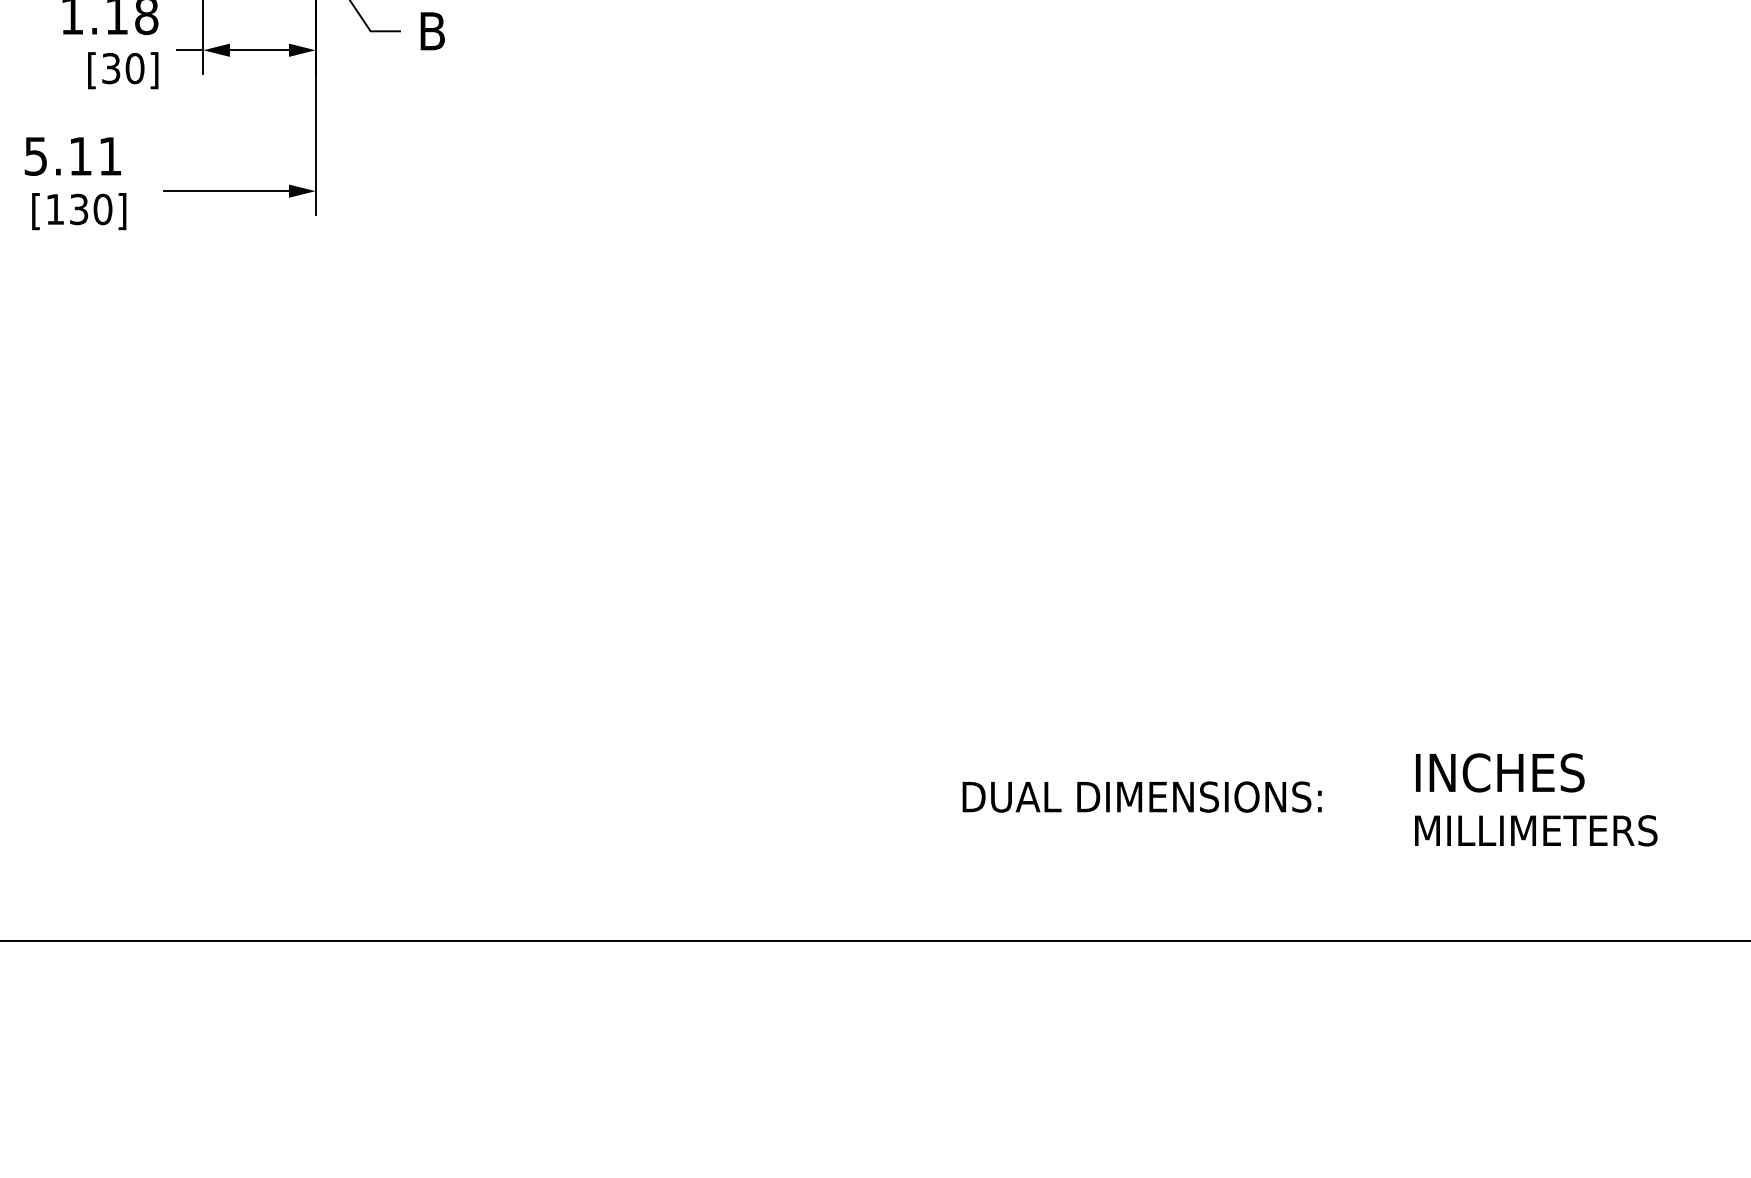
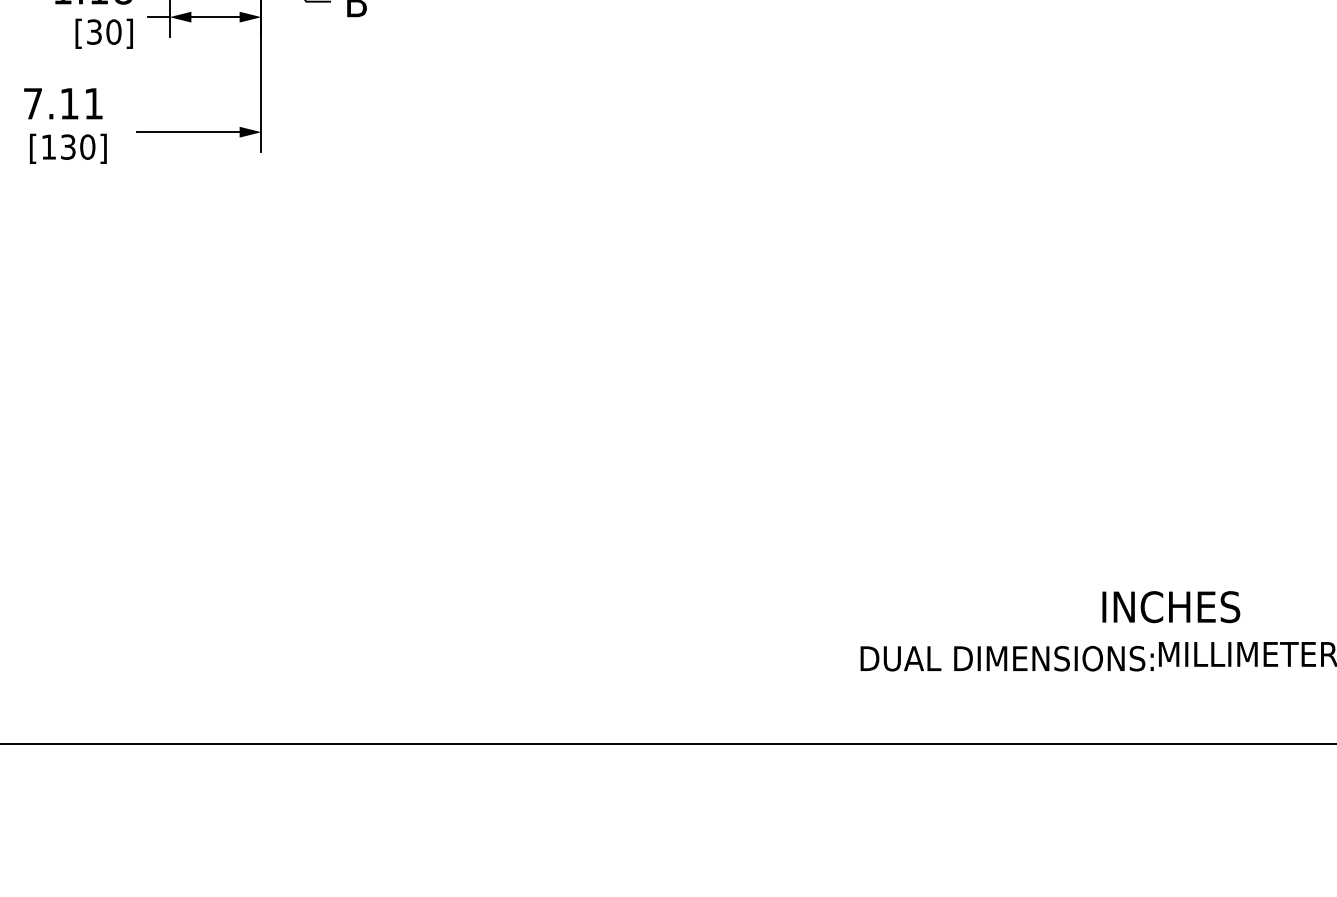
text: (35, 156) -> (32, 103), 5.11 -> 7.11
text: (1500, 772) -> (1171, 606), moved
text: (1141, 796) -> (1006, 658), moved

